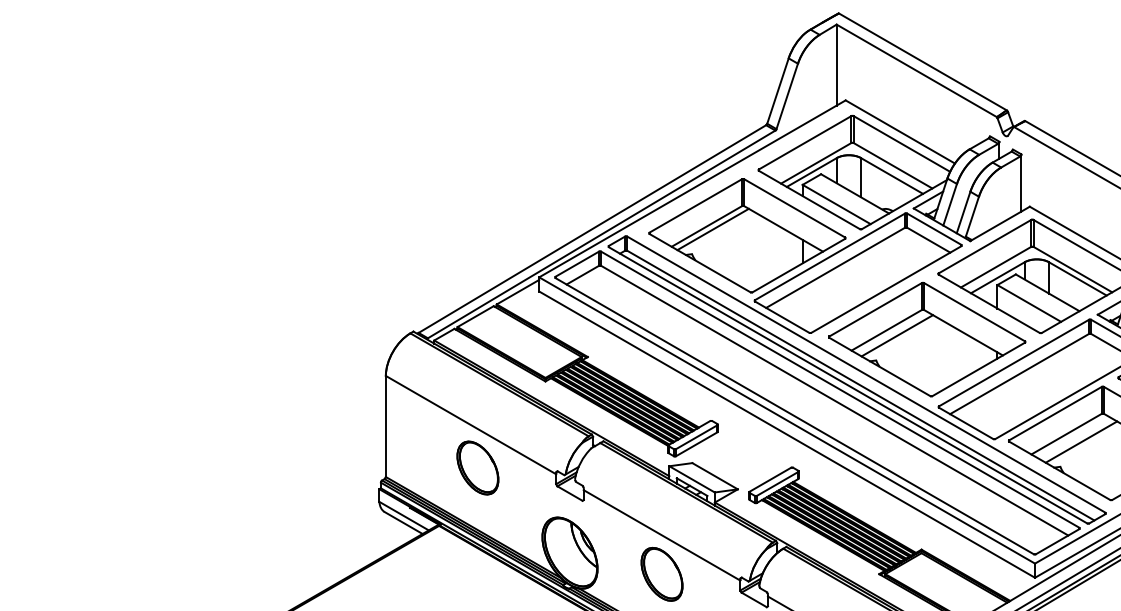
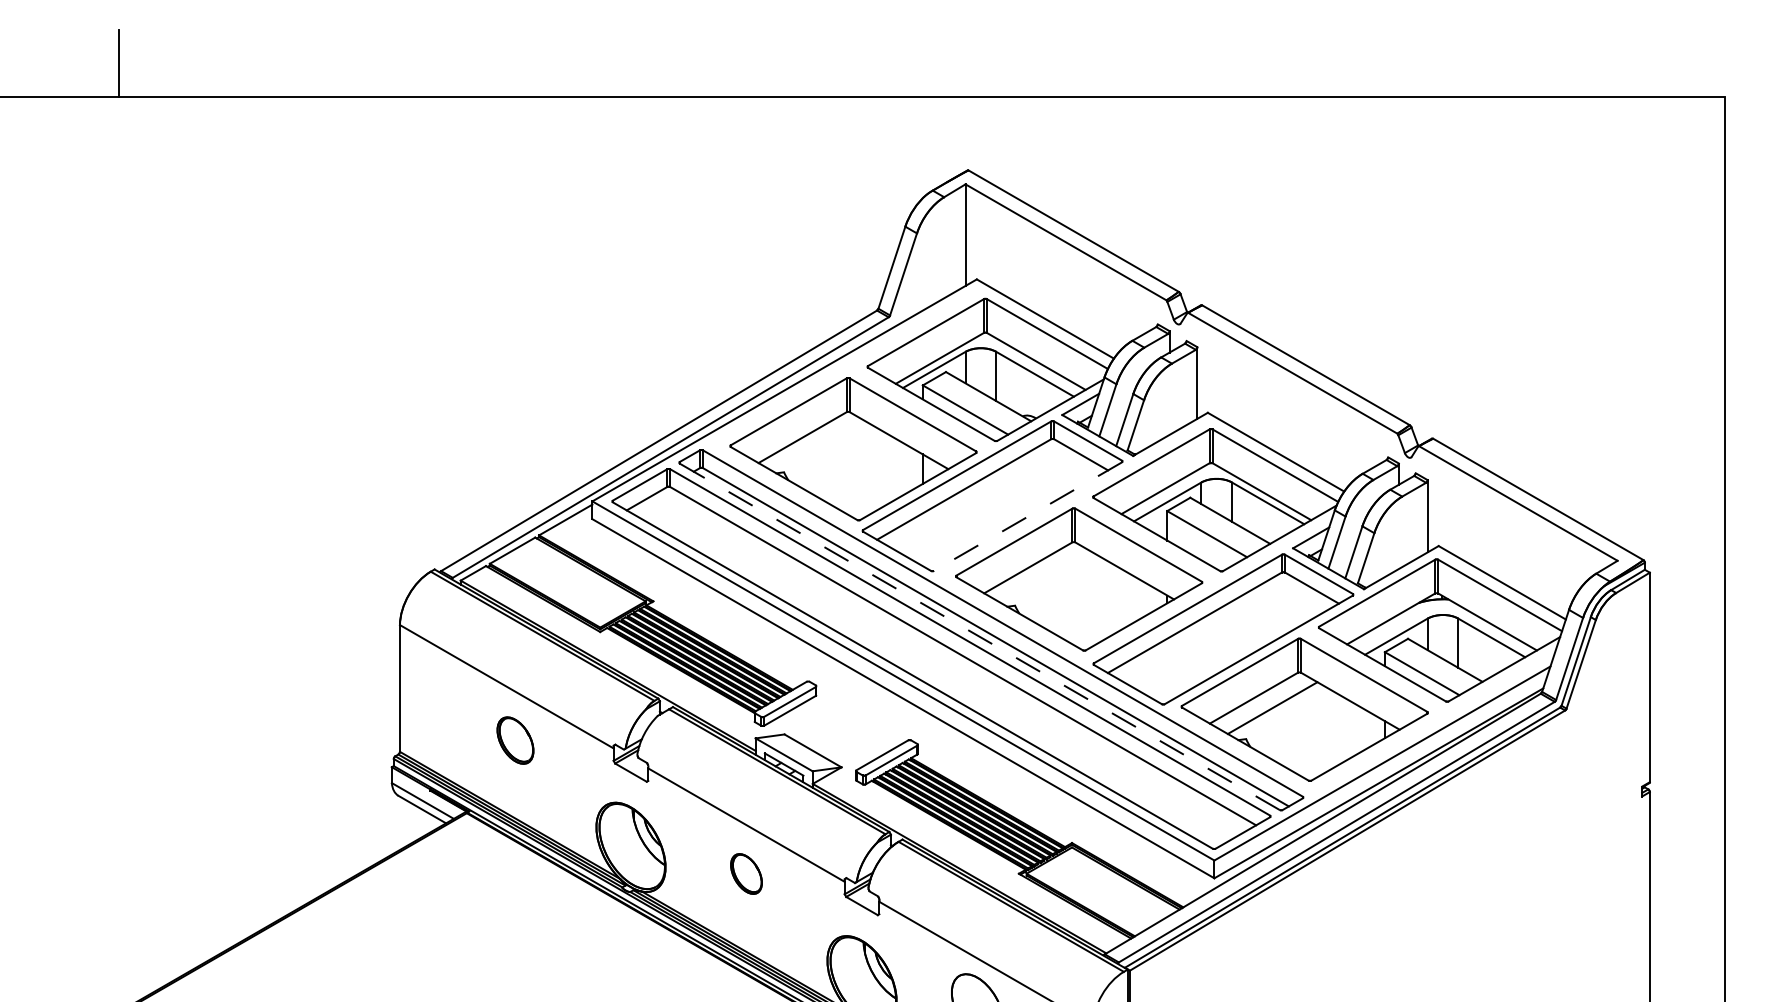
line: (713, 229) -> (810, 441), removed
line: (886, 289) -> (1027, 516), solid -> dashed
line: (897, 335) -> (1041, 574), removed
line: (847, 385) -> (979, 636), solid -> dashed
part: (477, 467) -> (515, 740), size x0.7
part: (662, 573) -> (746, 873), size x0.6

